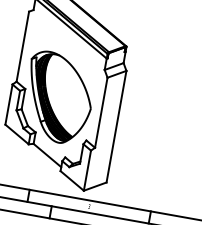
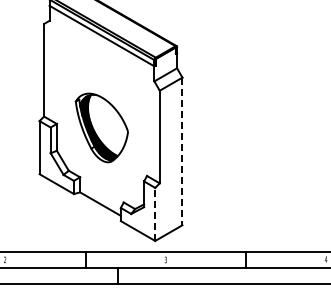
part: (58, 97) -> (101, 127), size x0.6
line: (116, 126) -> (182, 151), solid -> dashed
line: (87, 170) -> (155, 214), solid -> dashed

